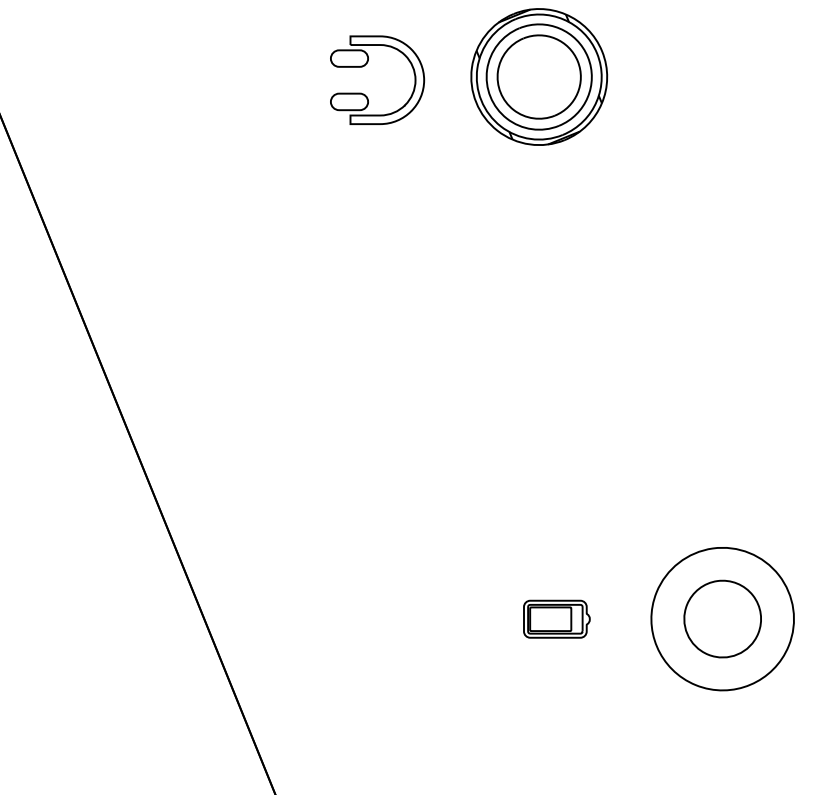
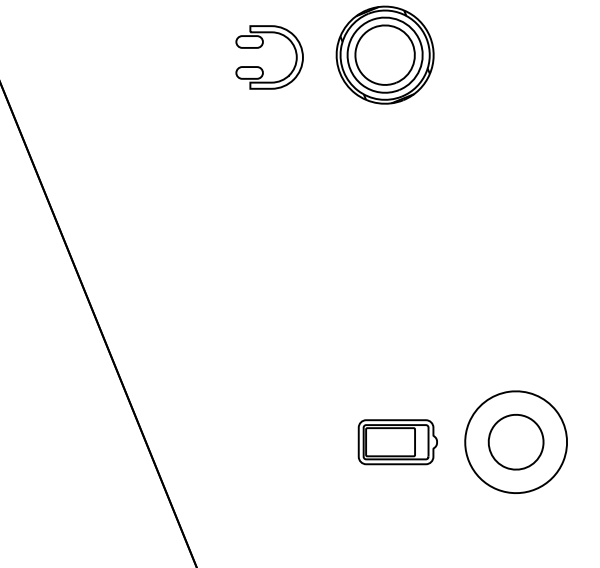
part: (556, 619) -> (397, 442), size x1.67

